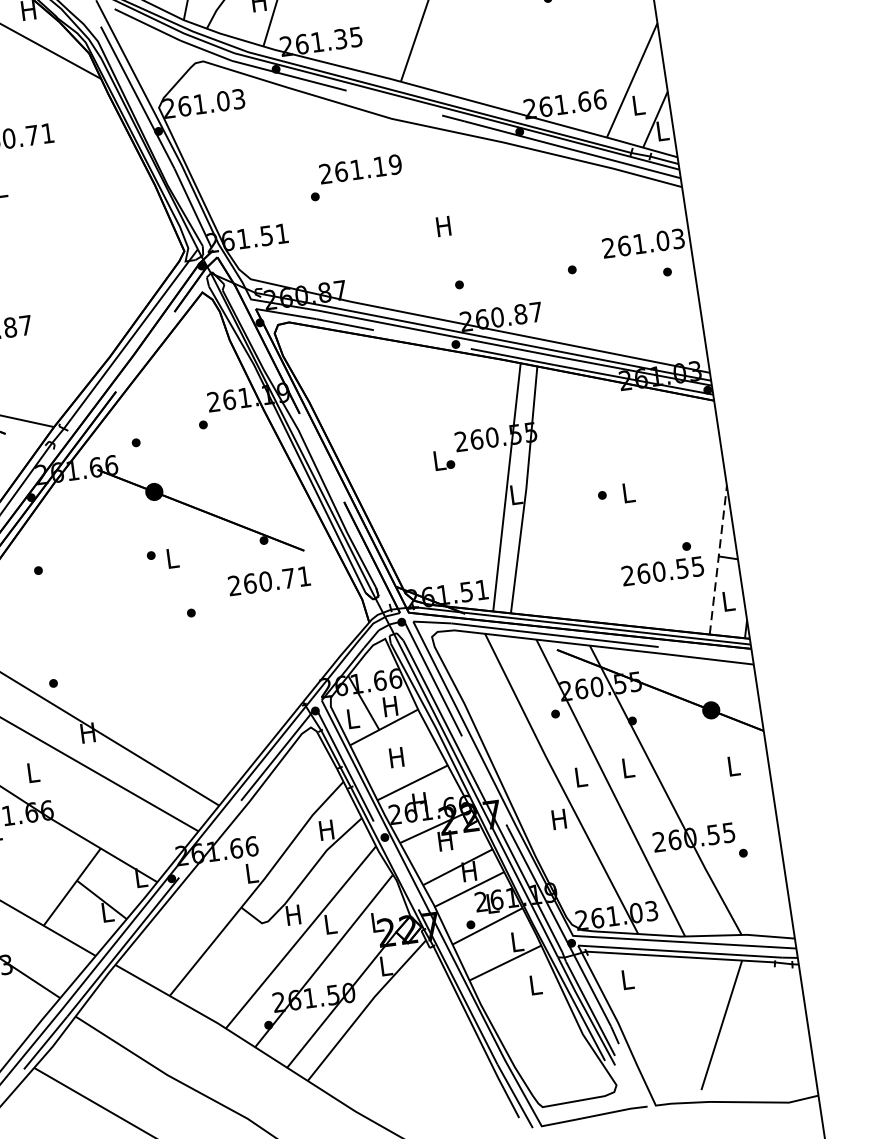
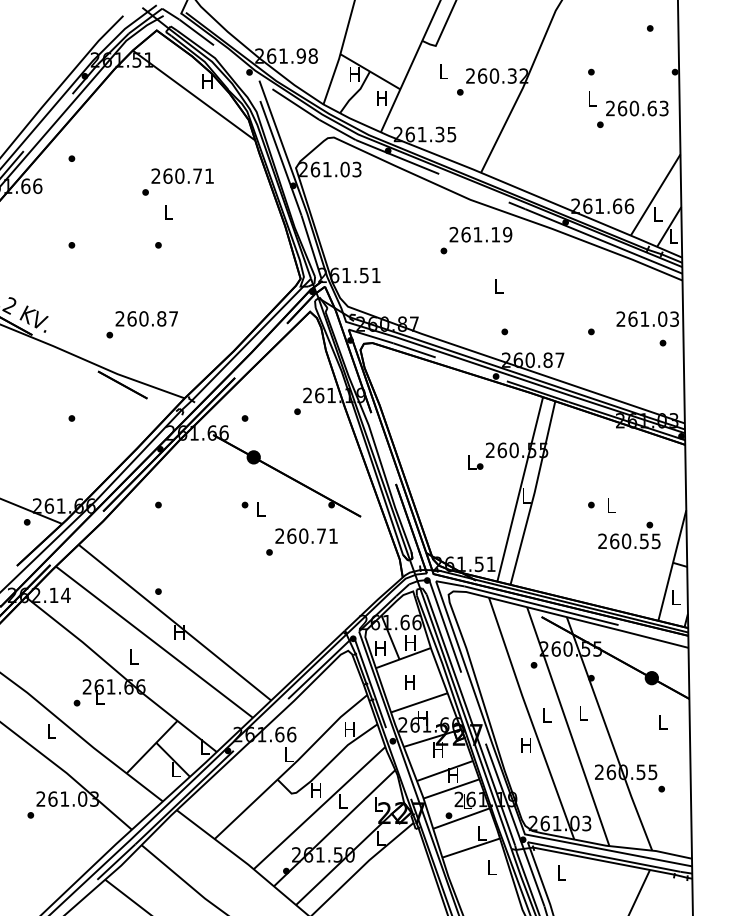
text: (355, 177) -> (476, 240), moved
text: (443, 226) -> (498, 286), H -> L
line: (718, 560) -> (672, 565), dashed -> solid
text: (662, 563) -> (629, 535), moved
text: (269, 580) -> (306, 535), moved
text: (352, 718) -> (380, 648), L -> H

